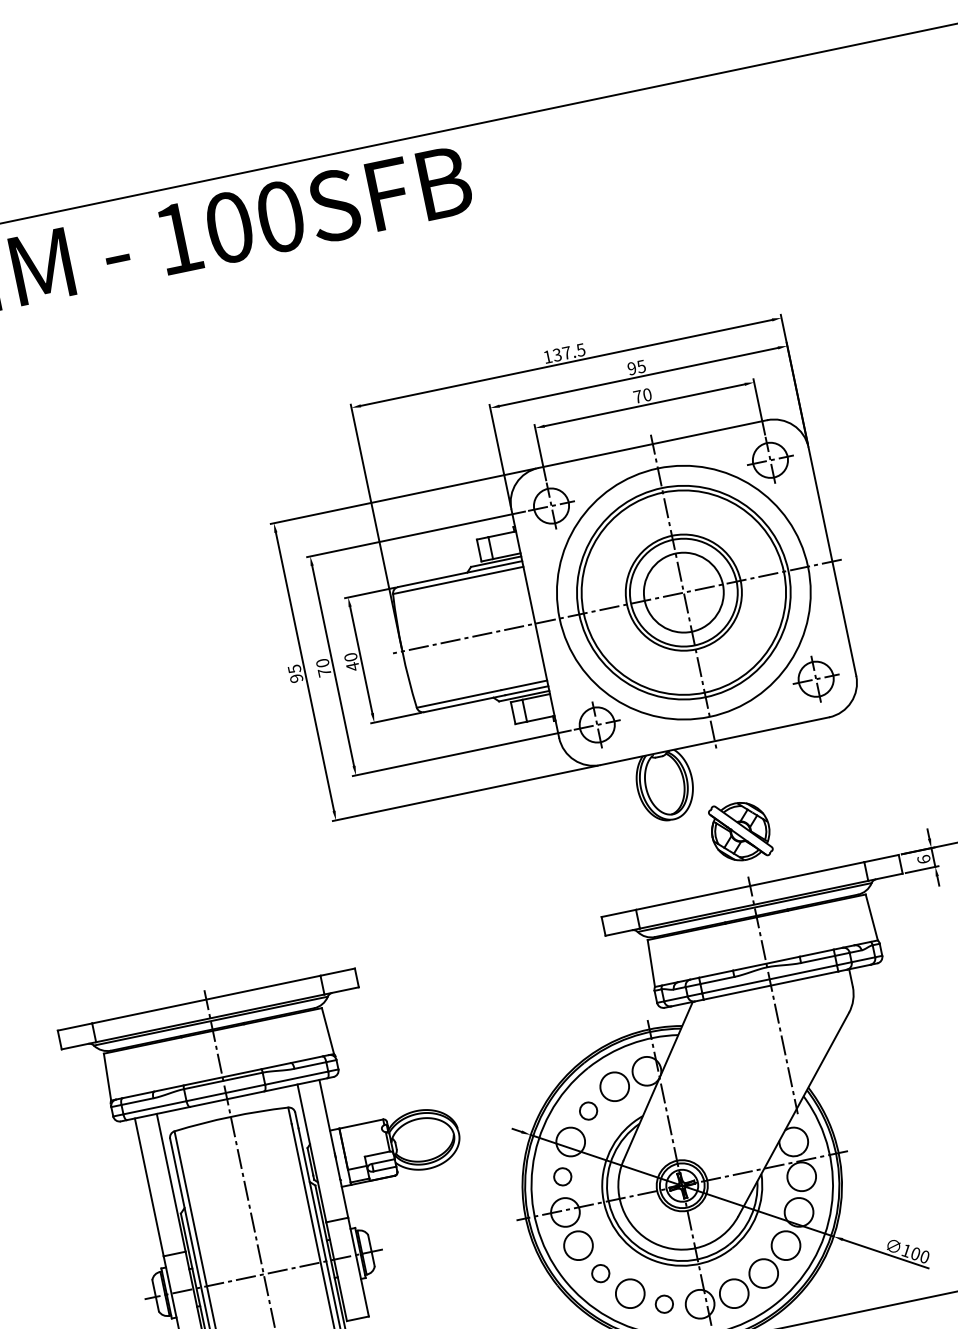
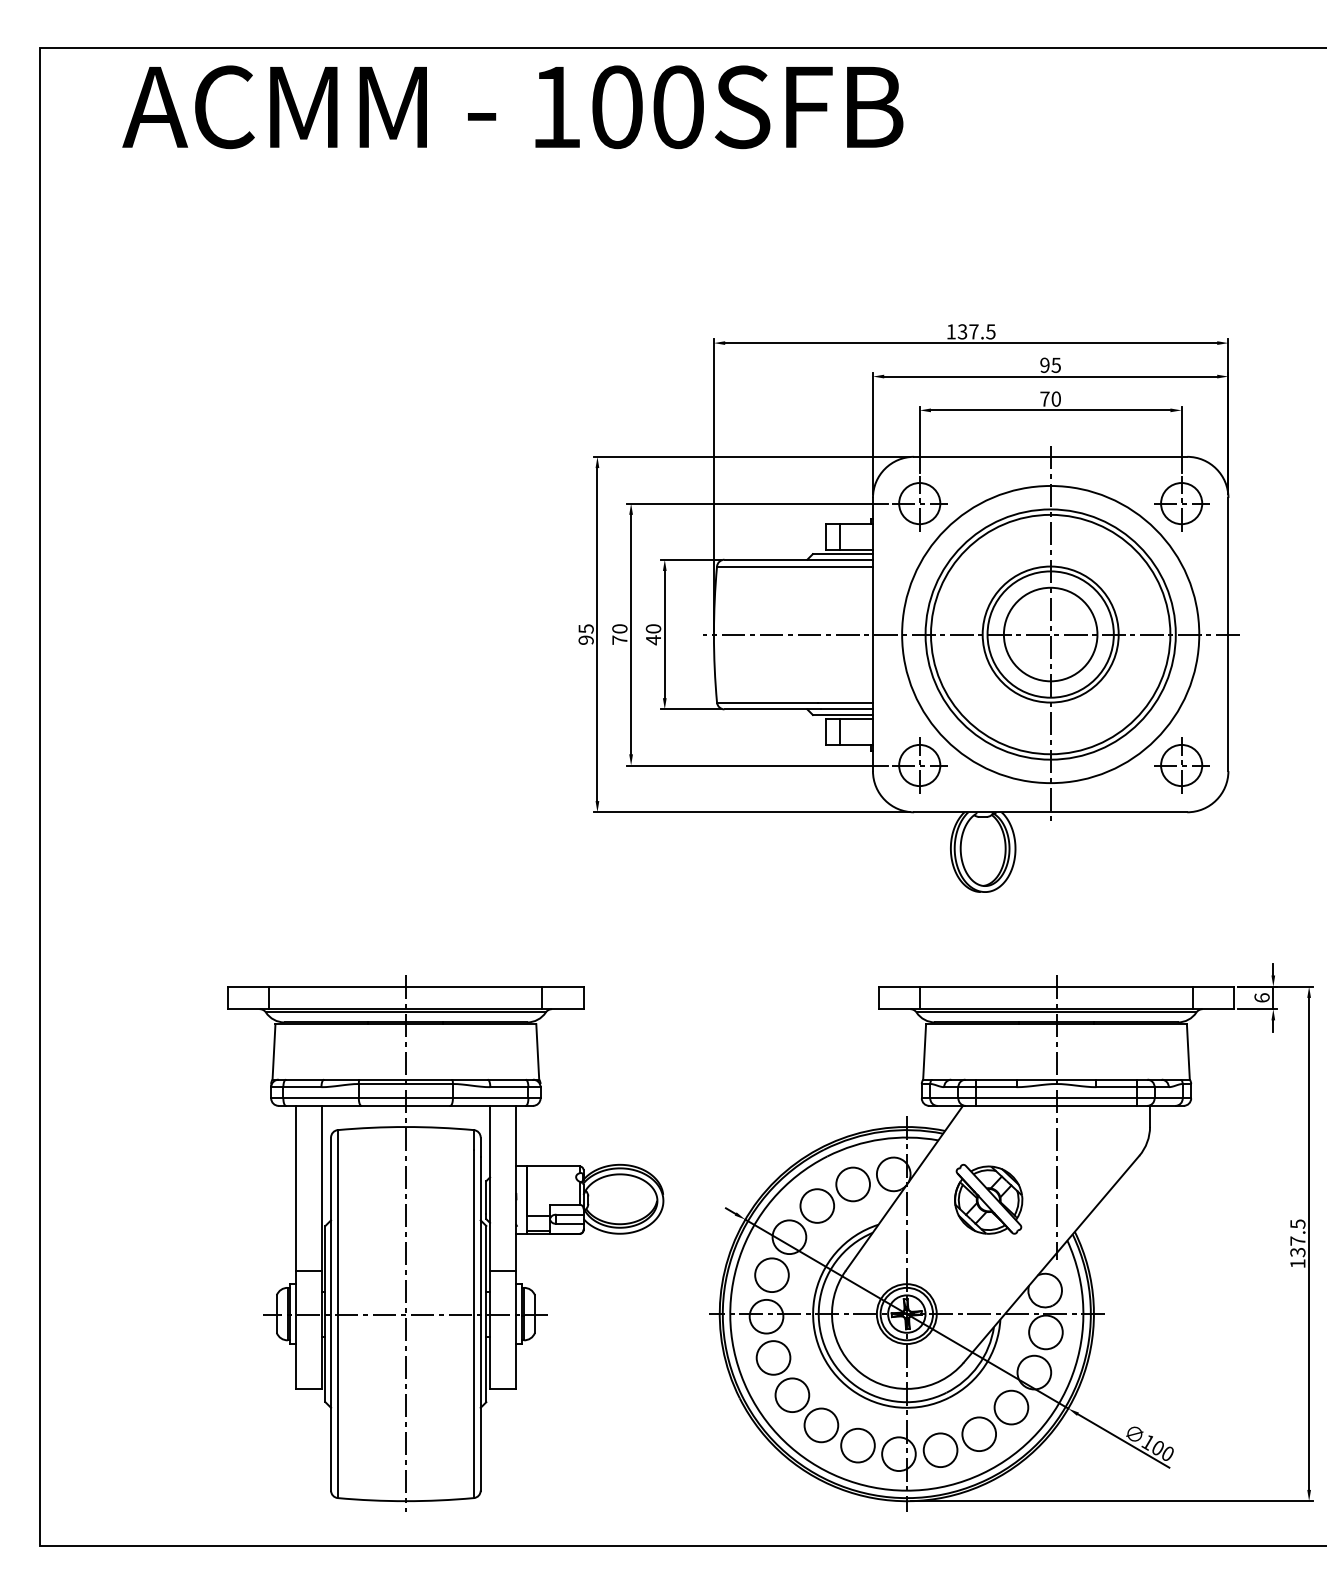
part: (740, 830) -> (988, 1198), moved
circle: (588, 1110) -> (817, 1205), size x1.67
circle: (562, 1177) -> (771, 1275), size x1.67
circle: (600, 1273) -> (792, 1395), size x1.67
circle: (663, 1304) -> (857, 1445), size x1.67

